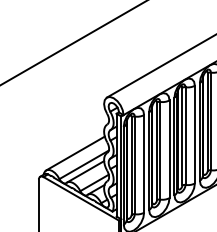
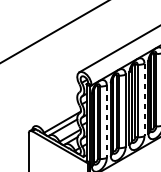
line: (194, 134) -> (144, 99), solid -> dashed
line: (75, 153) -> (56, 113), removed
line: (144, 163) -> (107, 121), solid -> dashed

